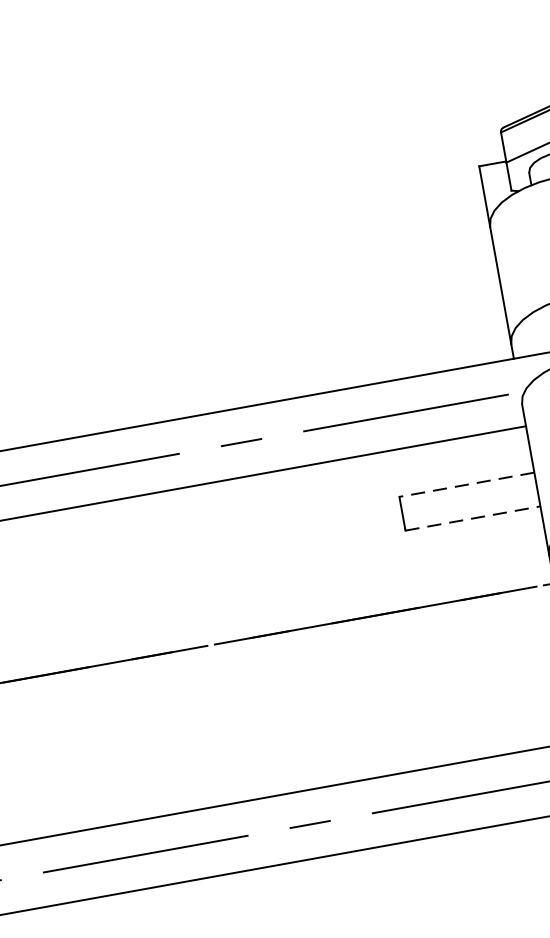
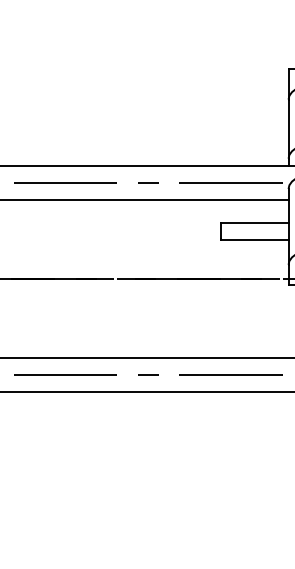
line: (466, 485) -> (254, 223), dashed -> solid
line: (472, 518) -> (254, 240), dashed -> solid

